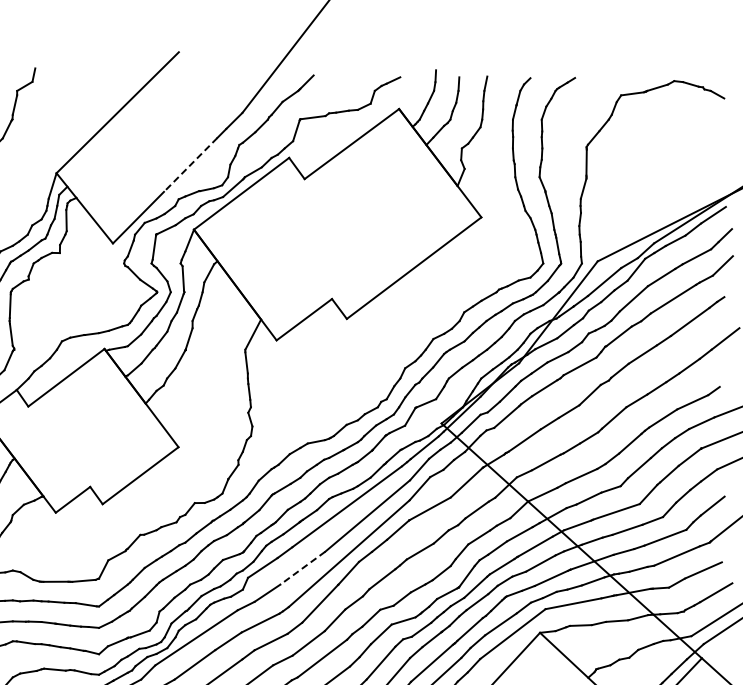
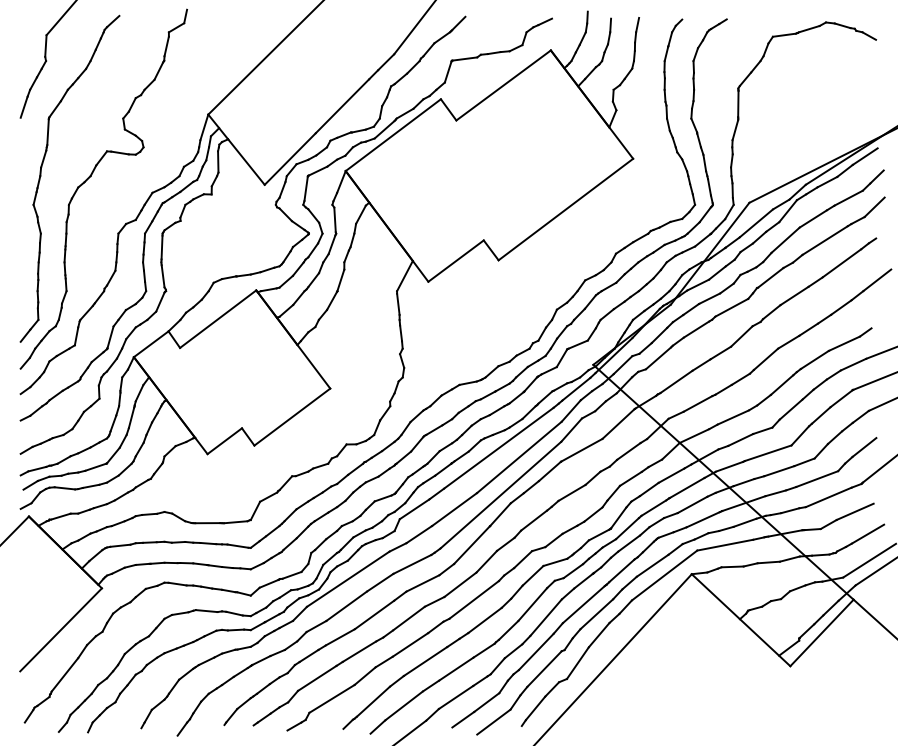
line: (190, 165) -> (342, 106), dashed -> solid
line: (302, 568) -> (454, 509), dashed -> solid

